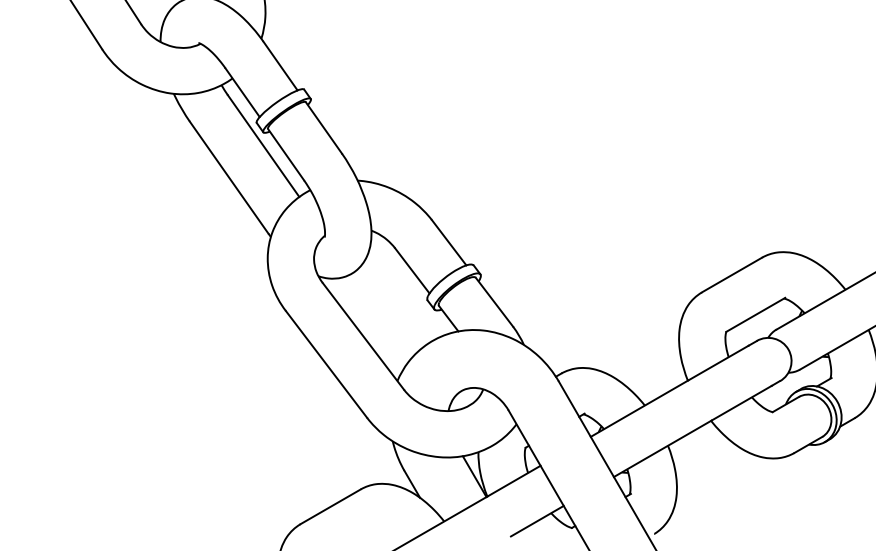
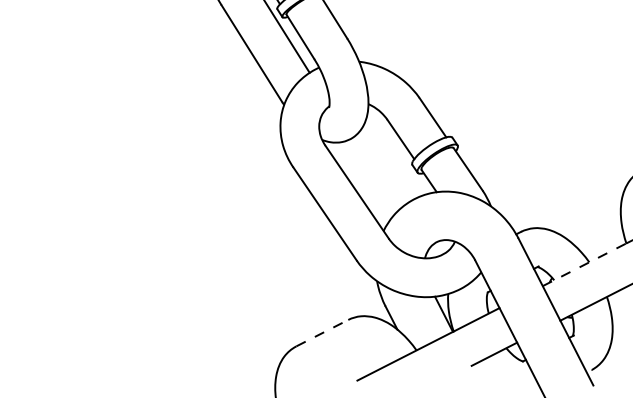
line: (640, 408) -> (585, 264), solid -> dashed
line: (330, 506) -> (322, 332), solid -> dashed

